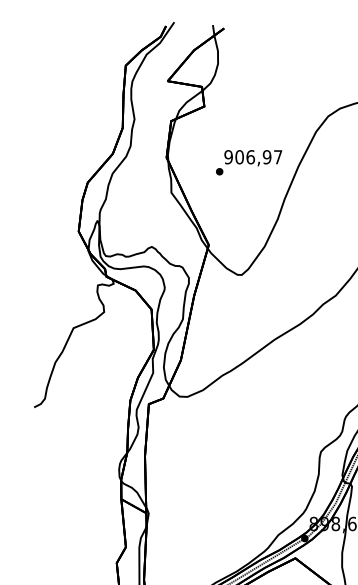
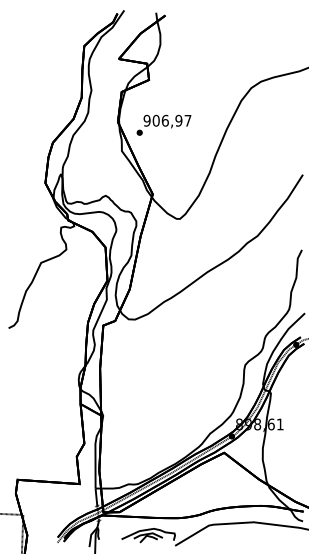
text: (248, 161) -> (163, 124), moved

